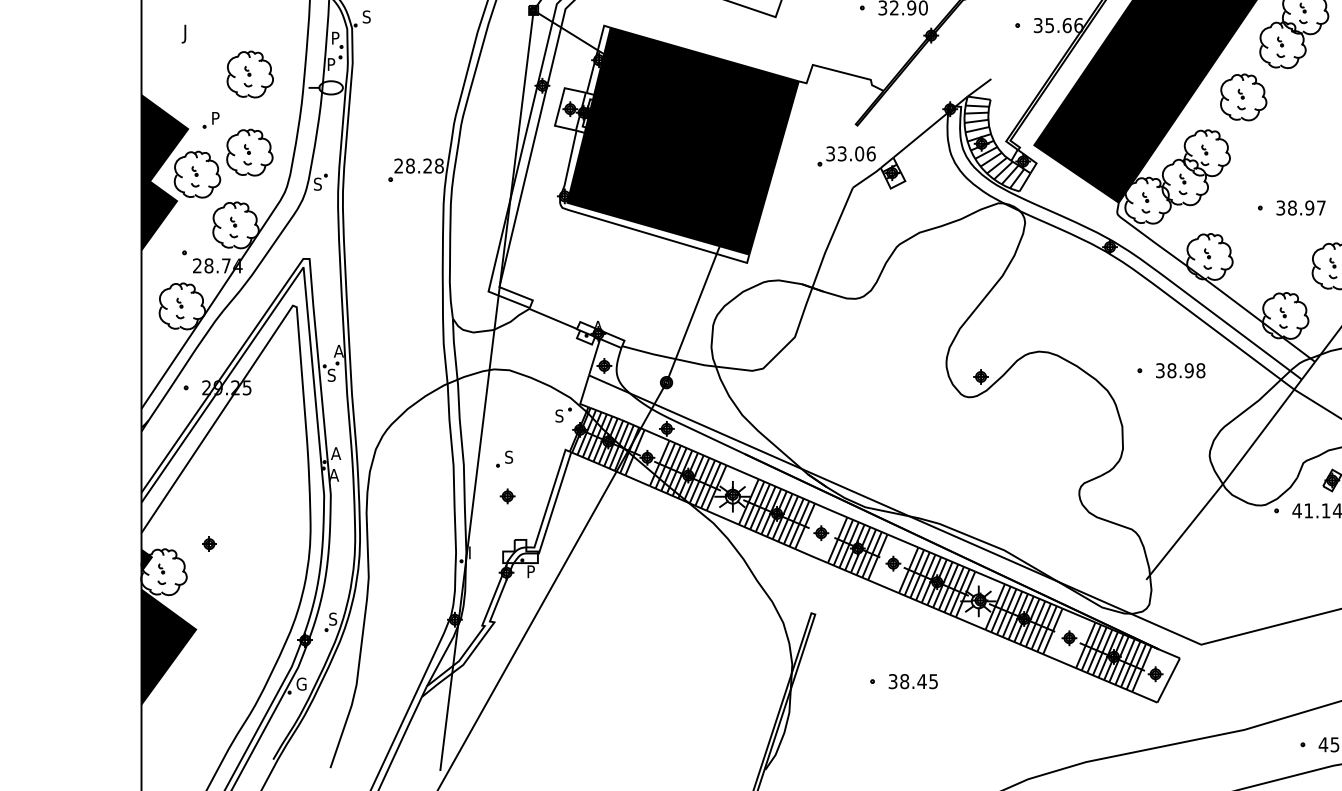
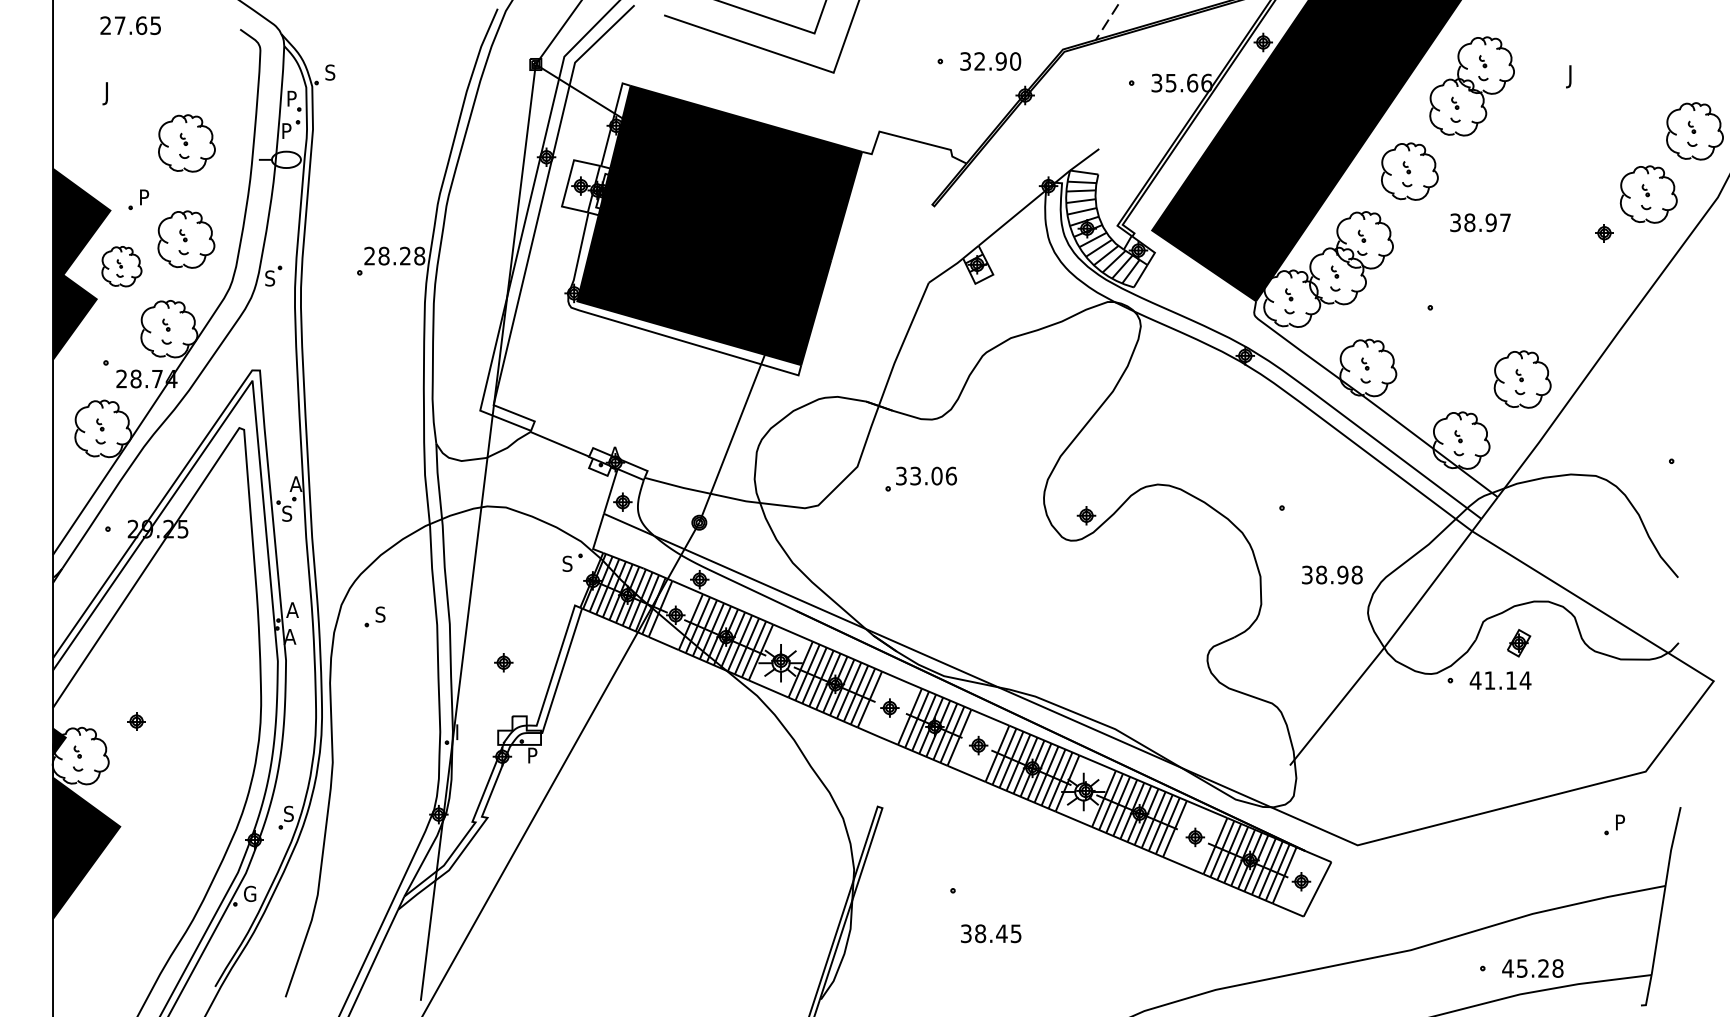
part: (846, 155) -> (920, 478), moved
part: (197, 174) -> (121, 266), size x0.7
text: (1301, 207) -> (1480, 222), moved
text: (1180, 370) -> (1332, 574), moved
part: (504, 458) -> (374, 616), moved
text: (913, 681) -> (991, 933), moved

